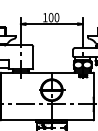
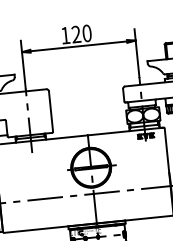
text: (50, 17) -> (75, 34), 100 -> 120

